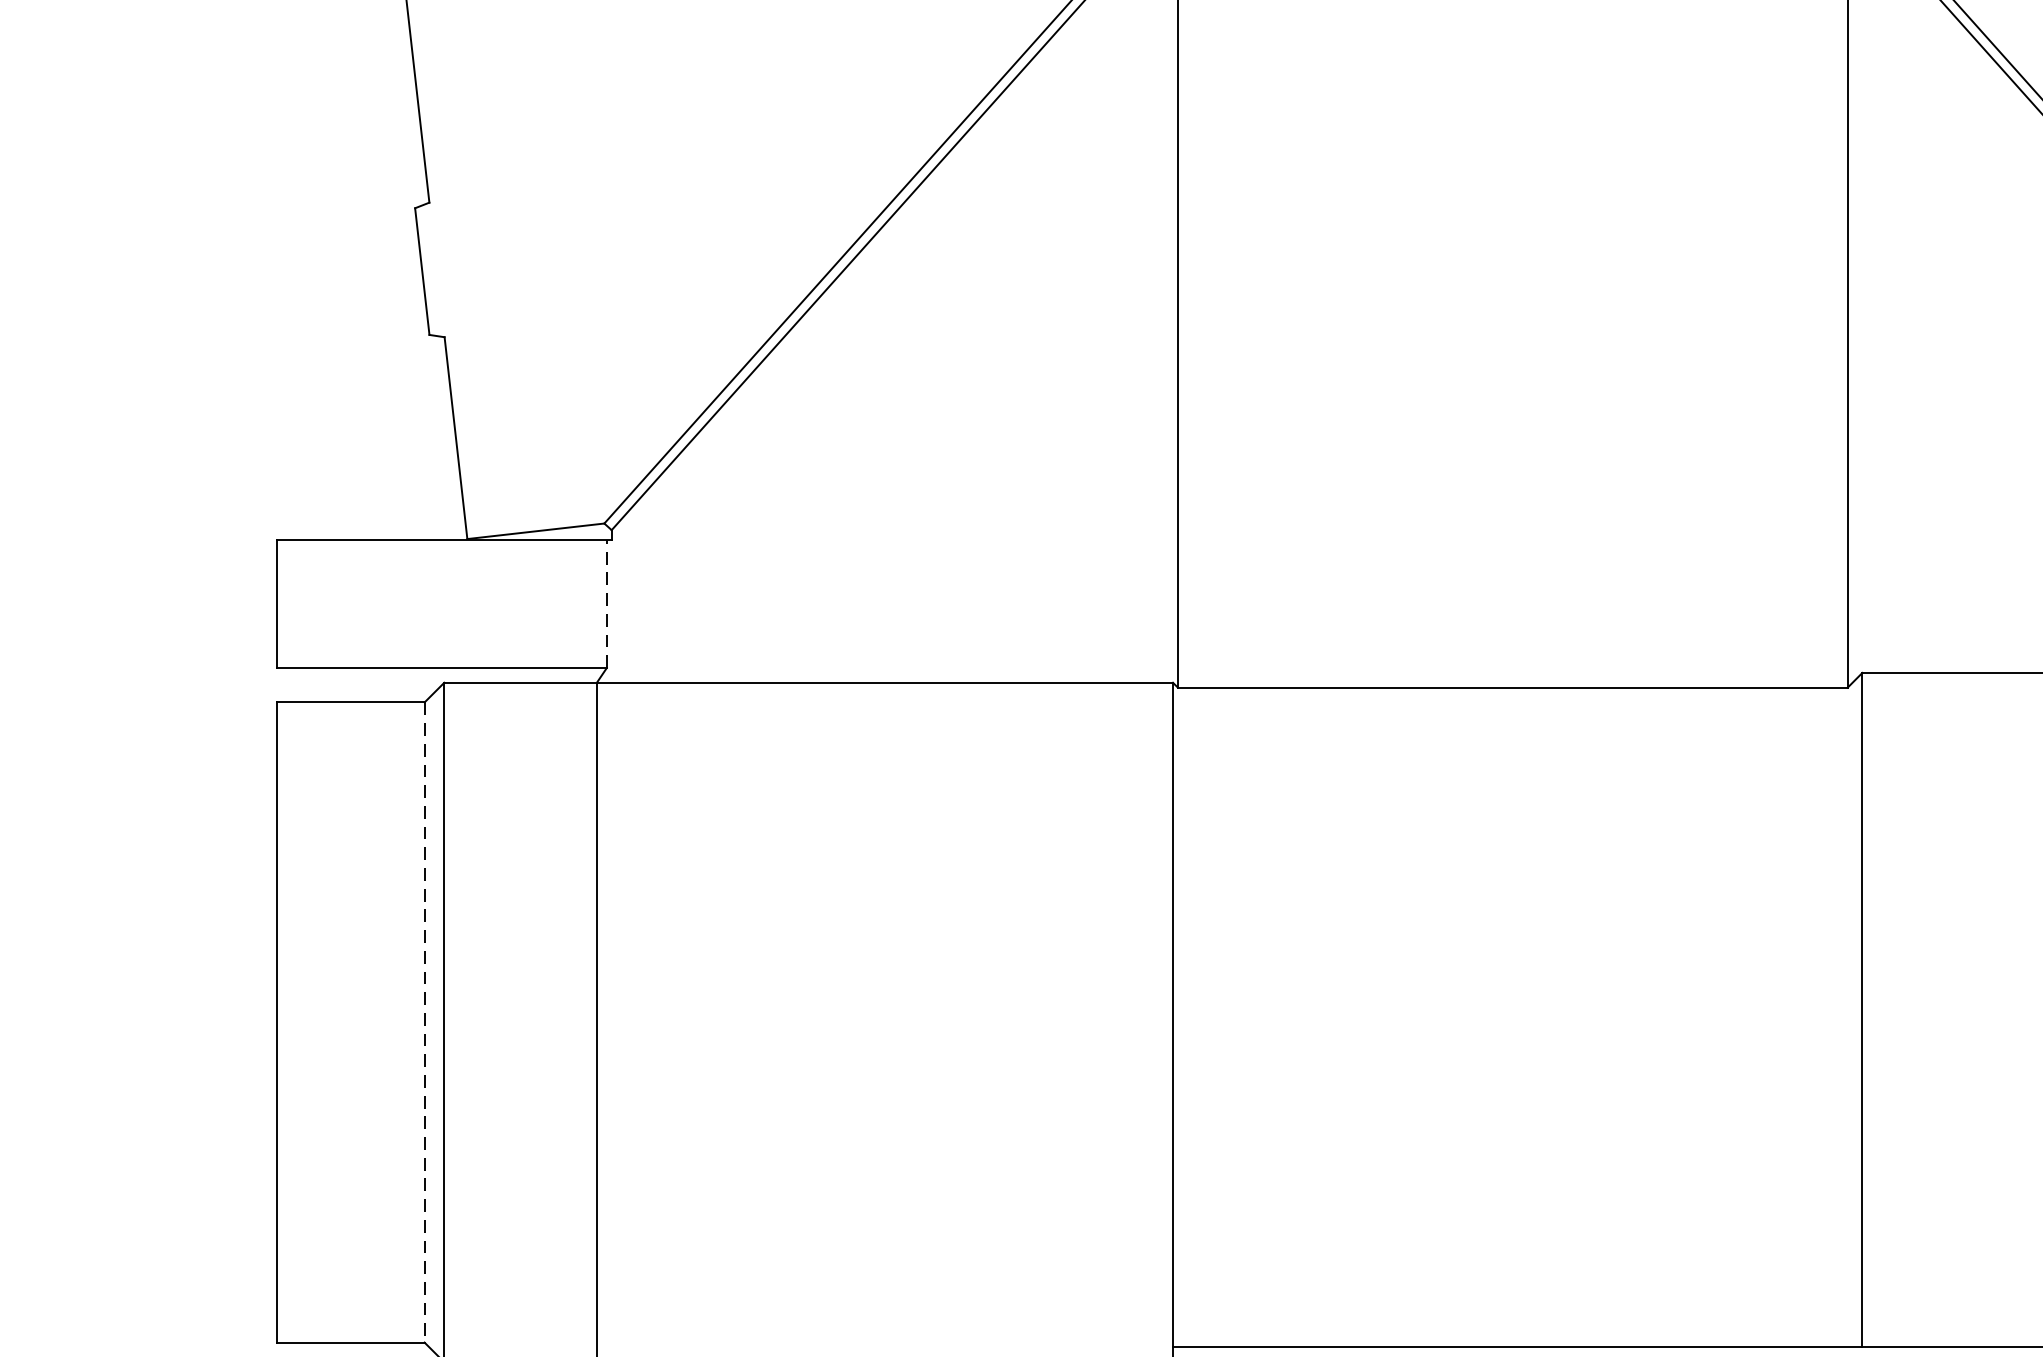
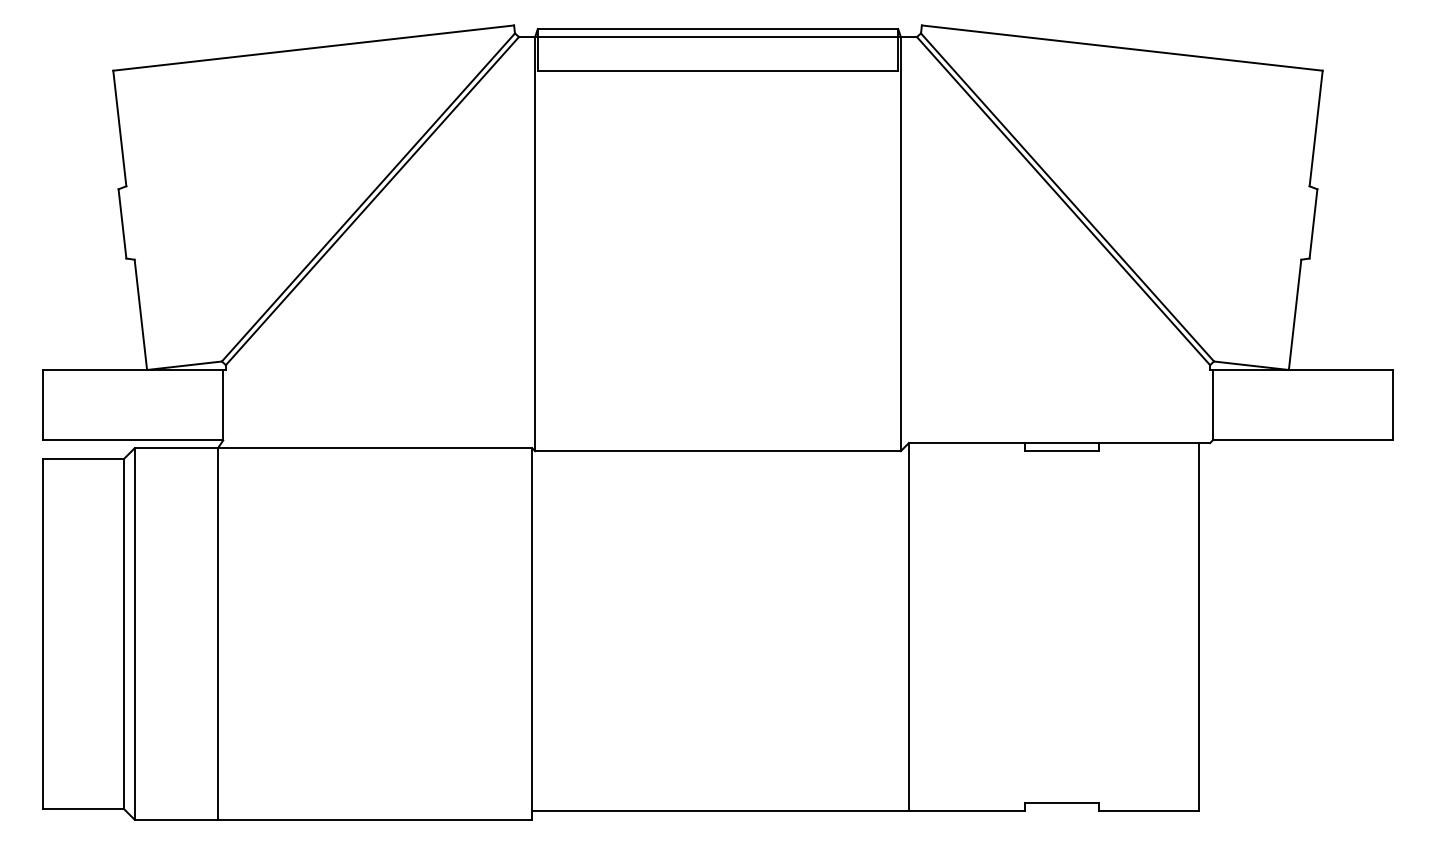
line: (607, 604) -> (223, 405), dashed -> solid
line: (424, 1023) -> (123, 634), dashed -> solid

